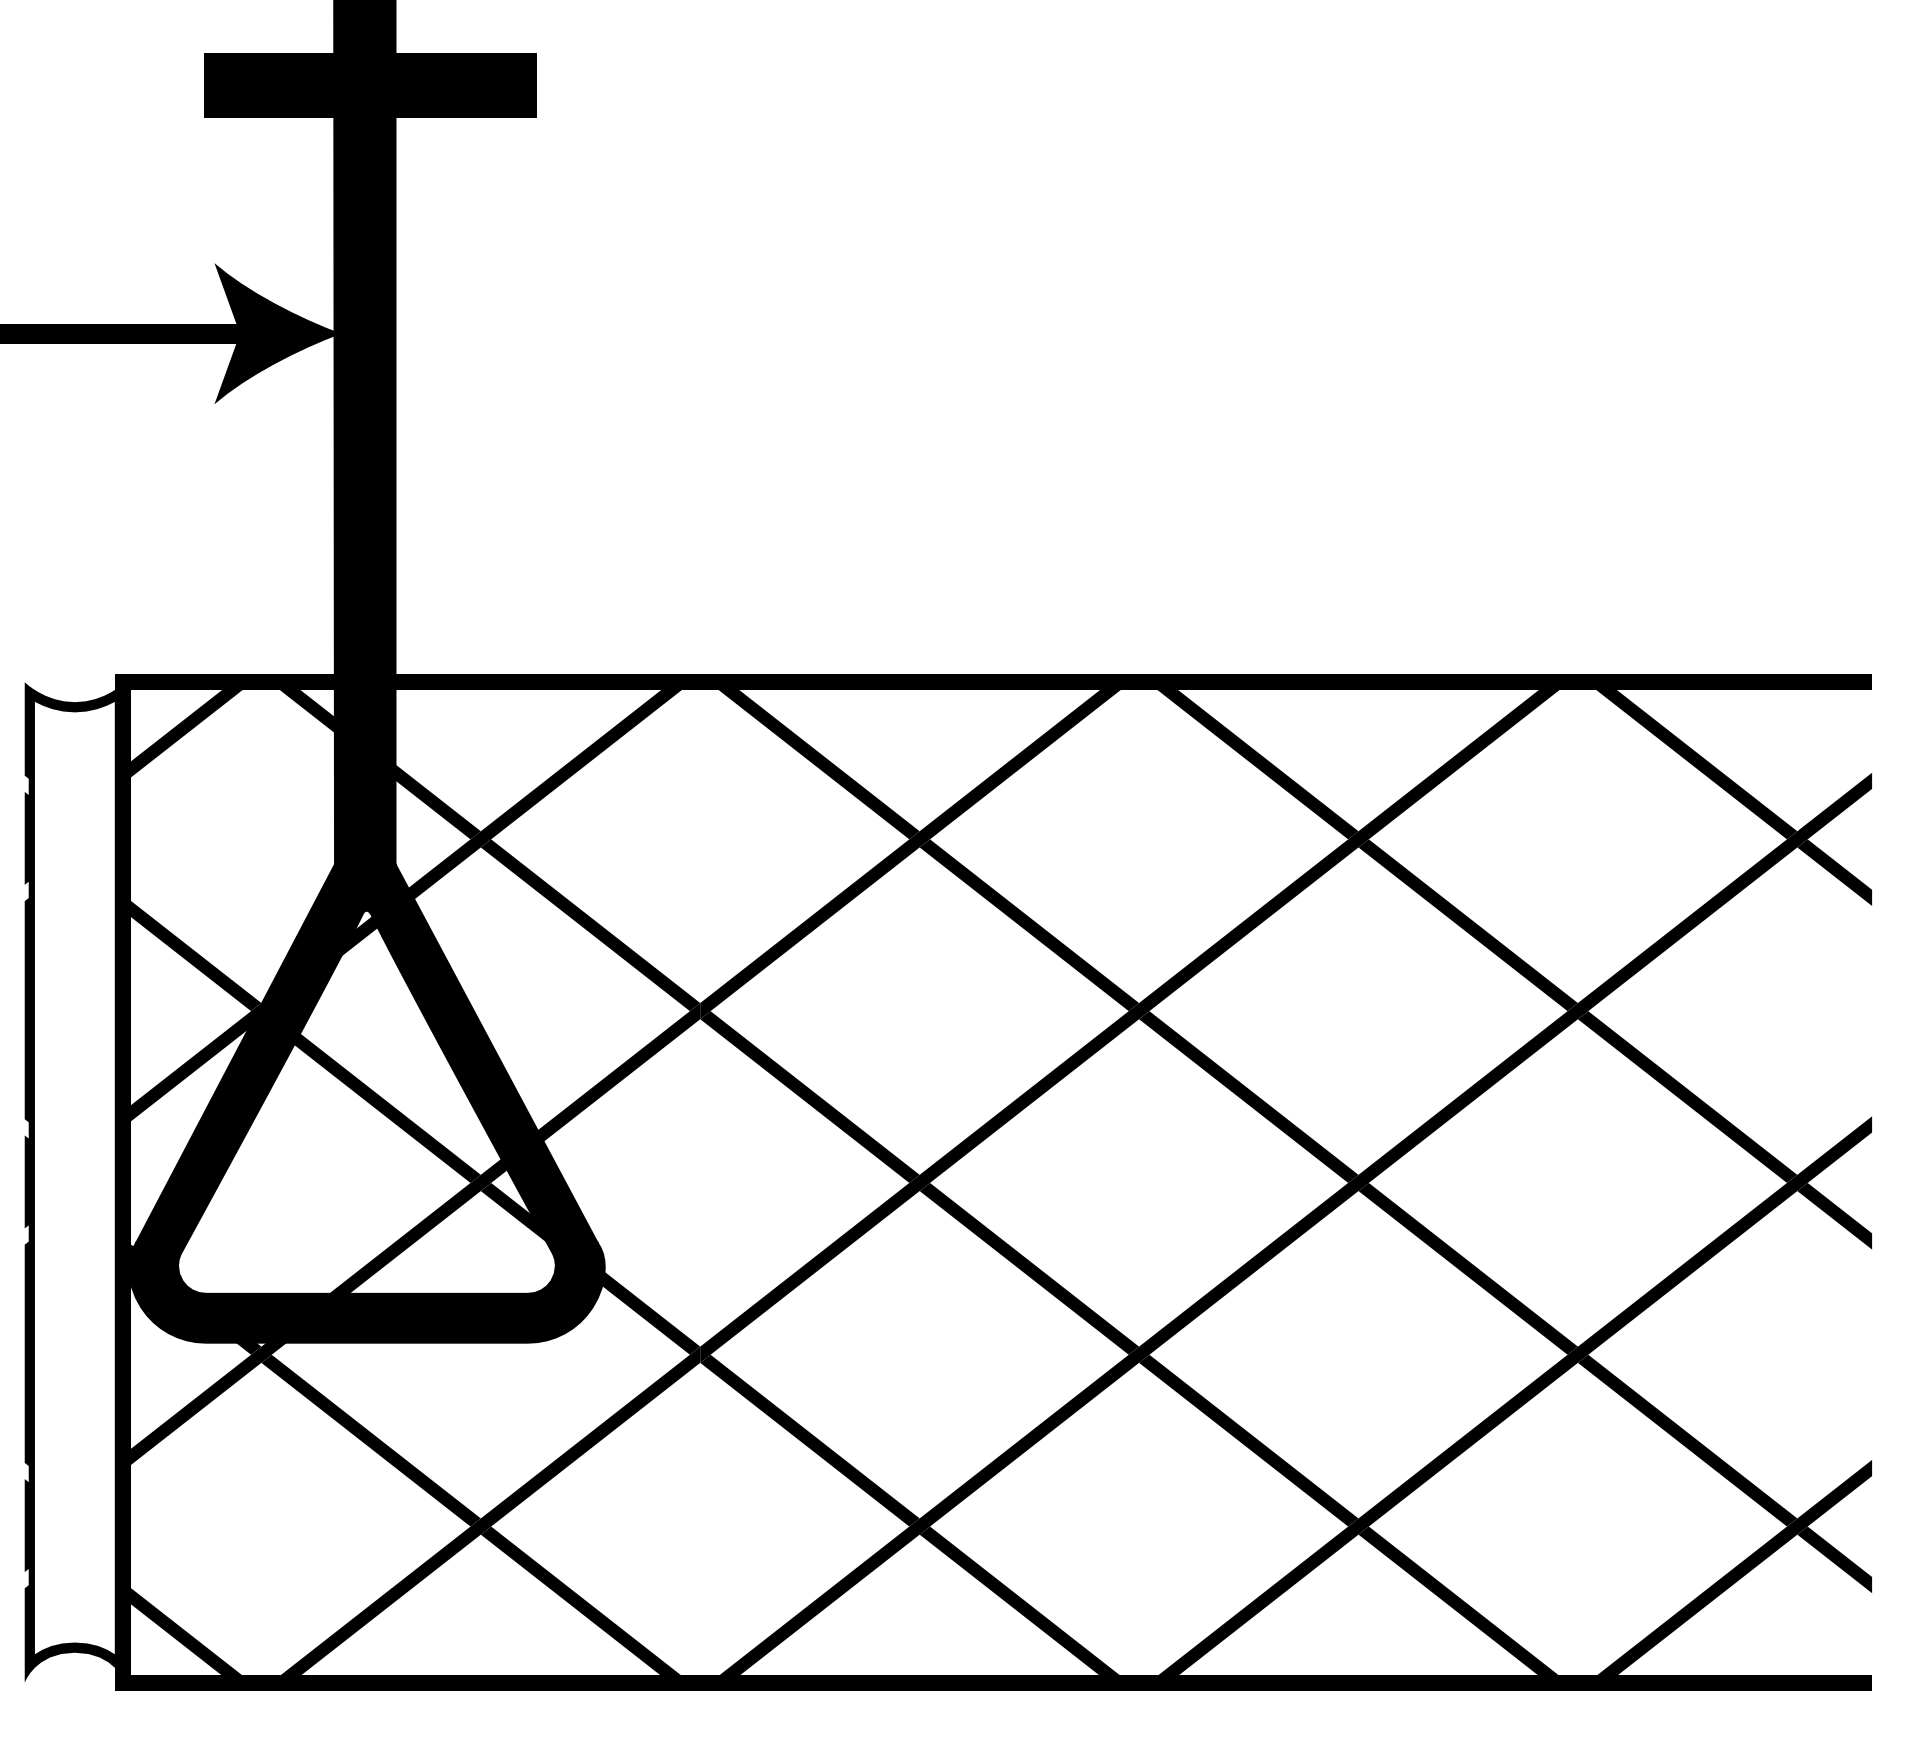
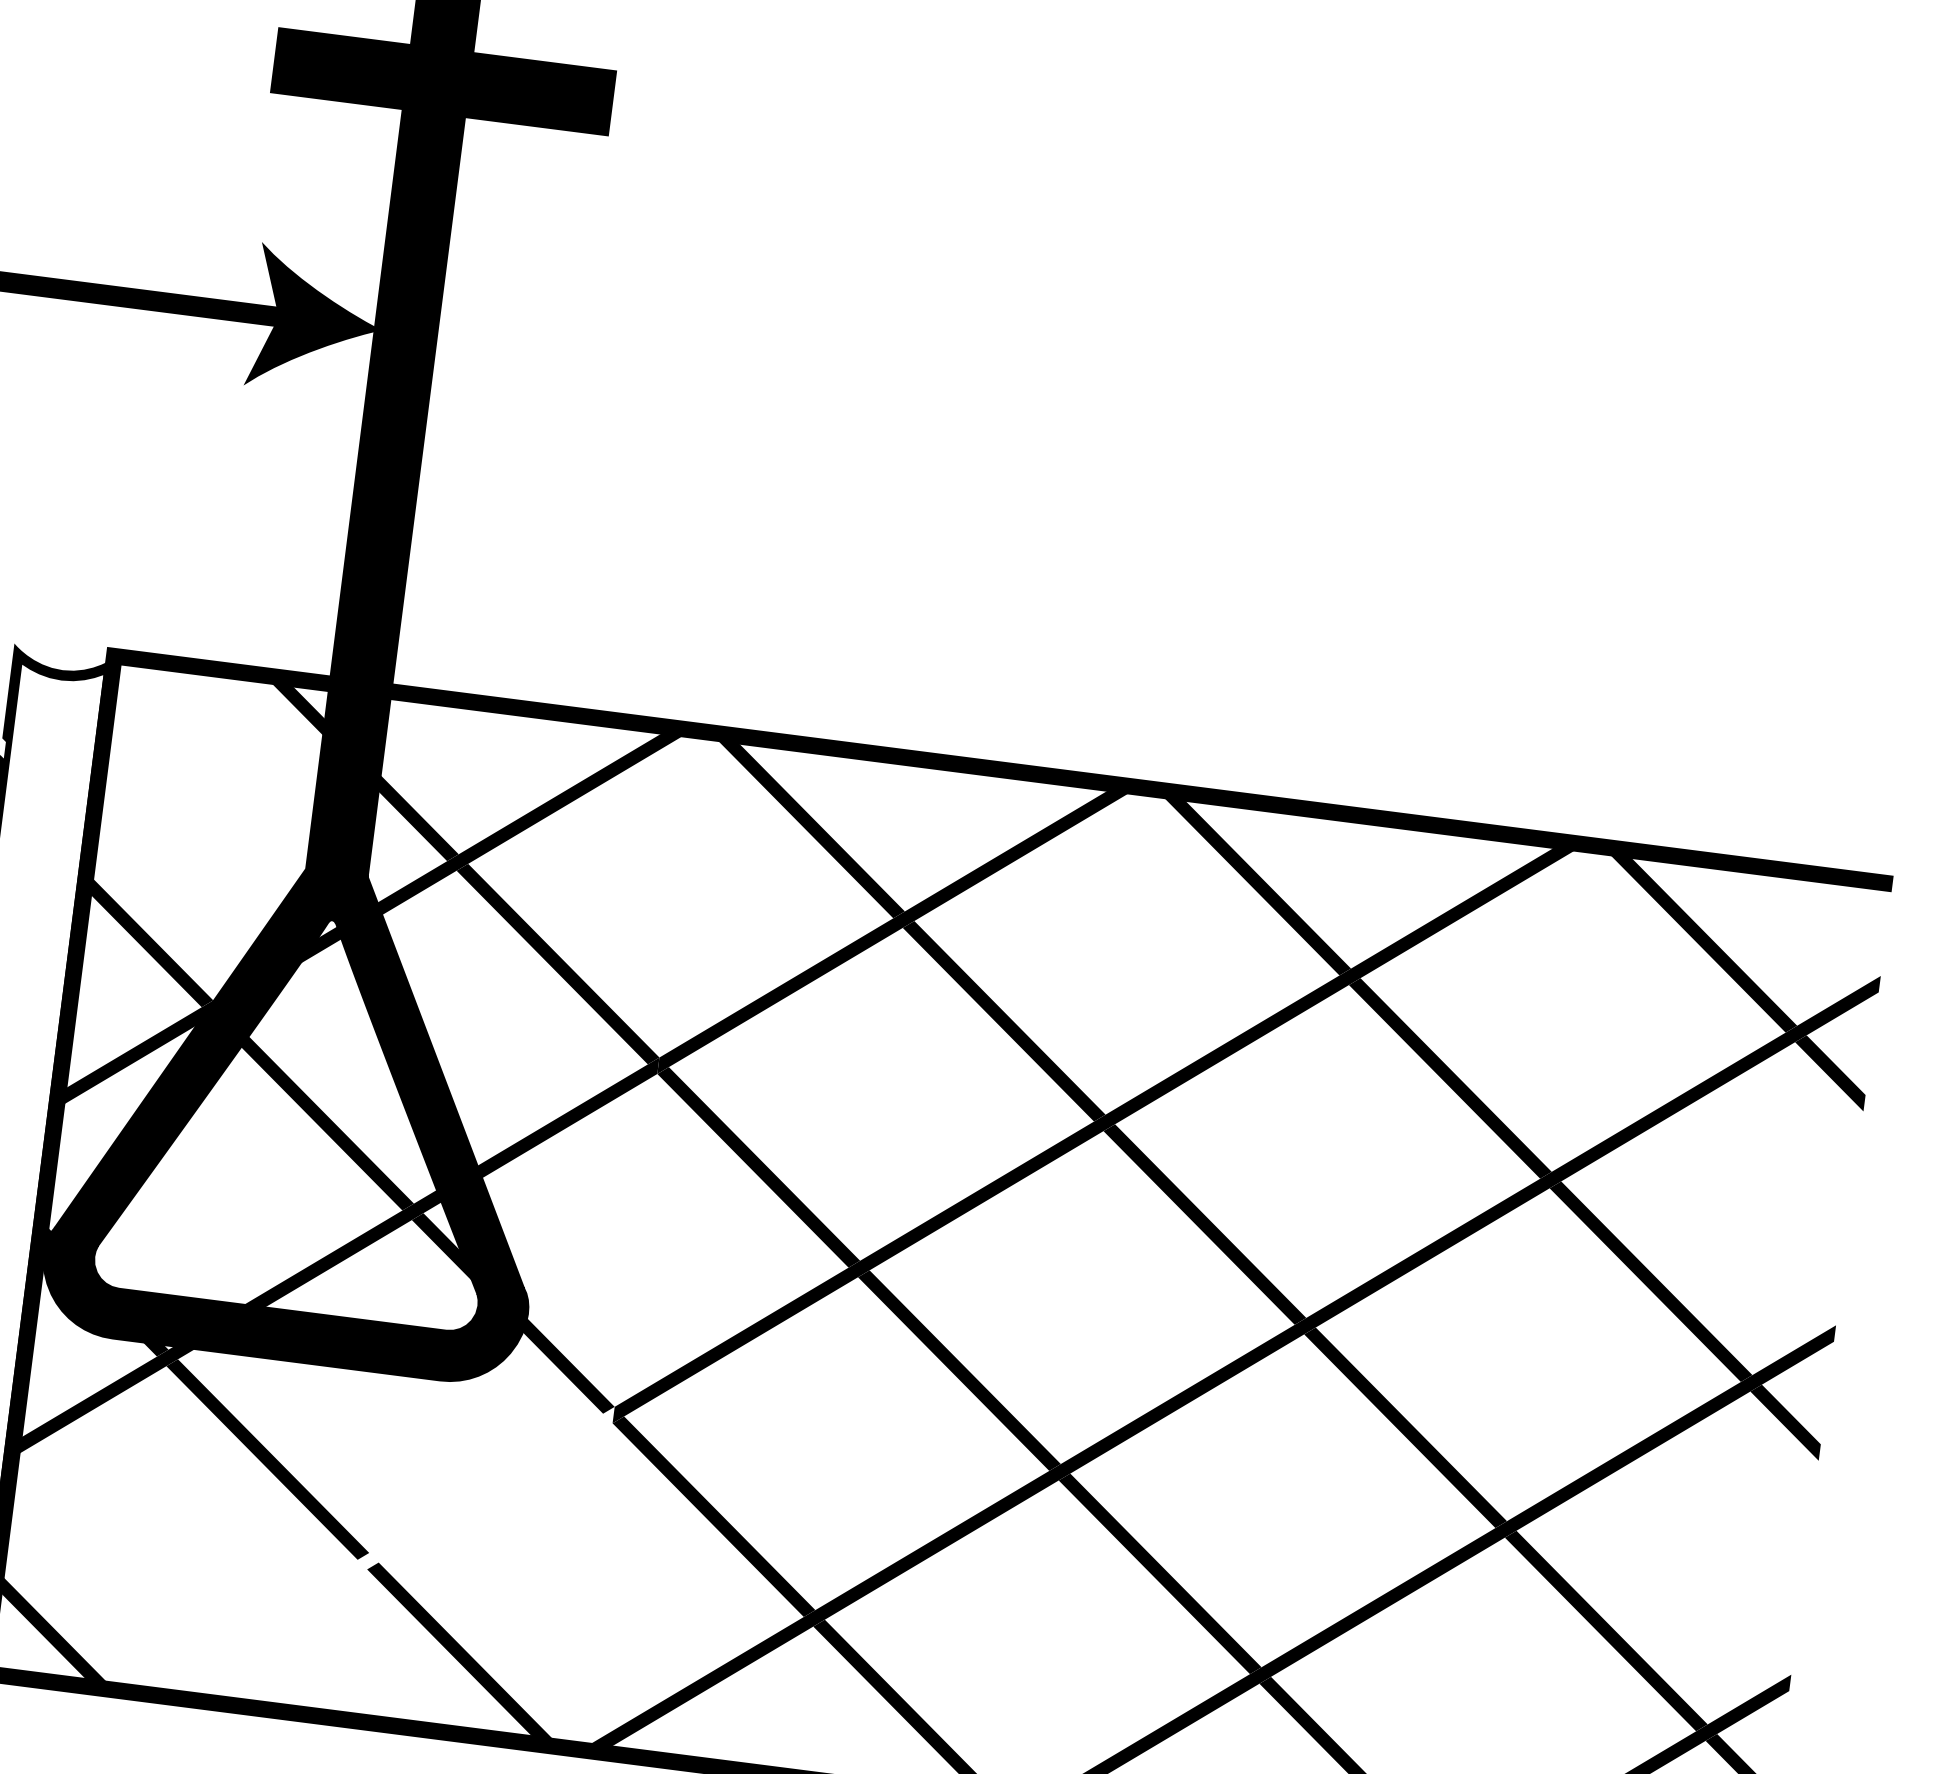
fill: (188, 731) -> (174, 714), removed
fill: (485, 1514) -> (374, 1549), removed

